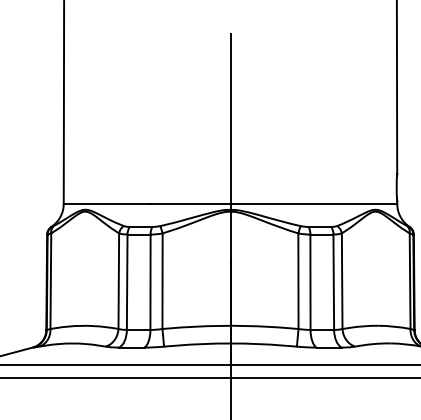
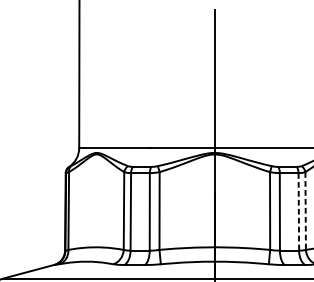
line: (342, 281) -> (305, 211), solid -> dashed
line: (333, 282) -> (298, 212), solid -> dashed

